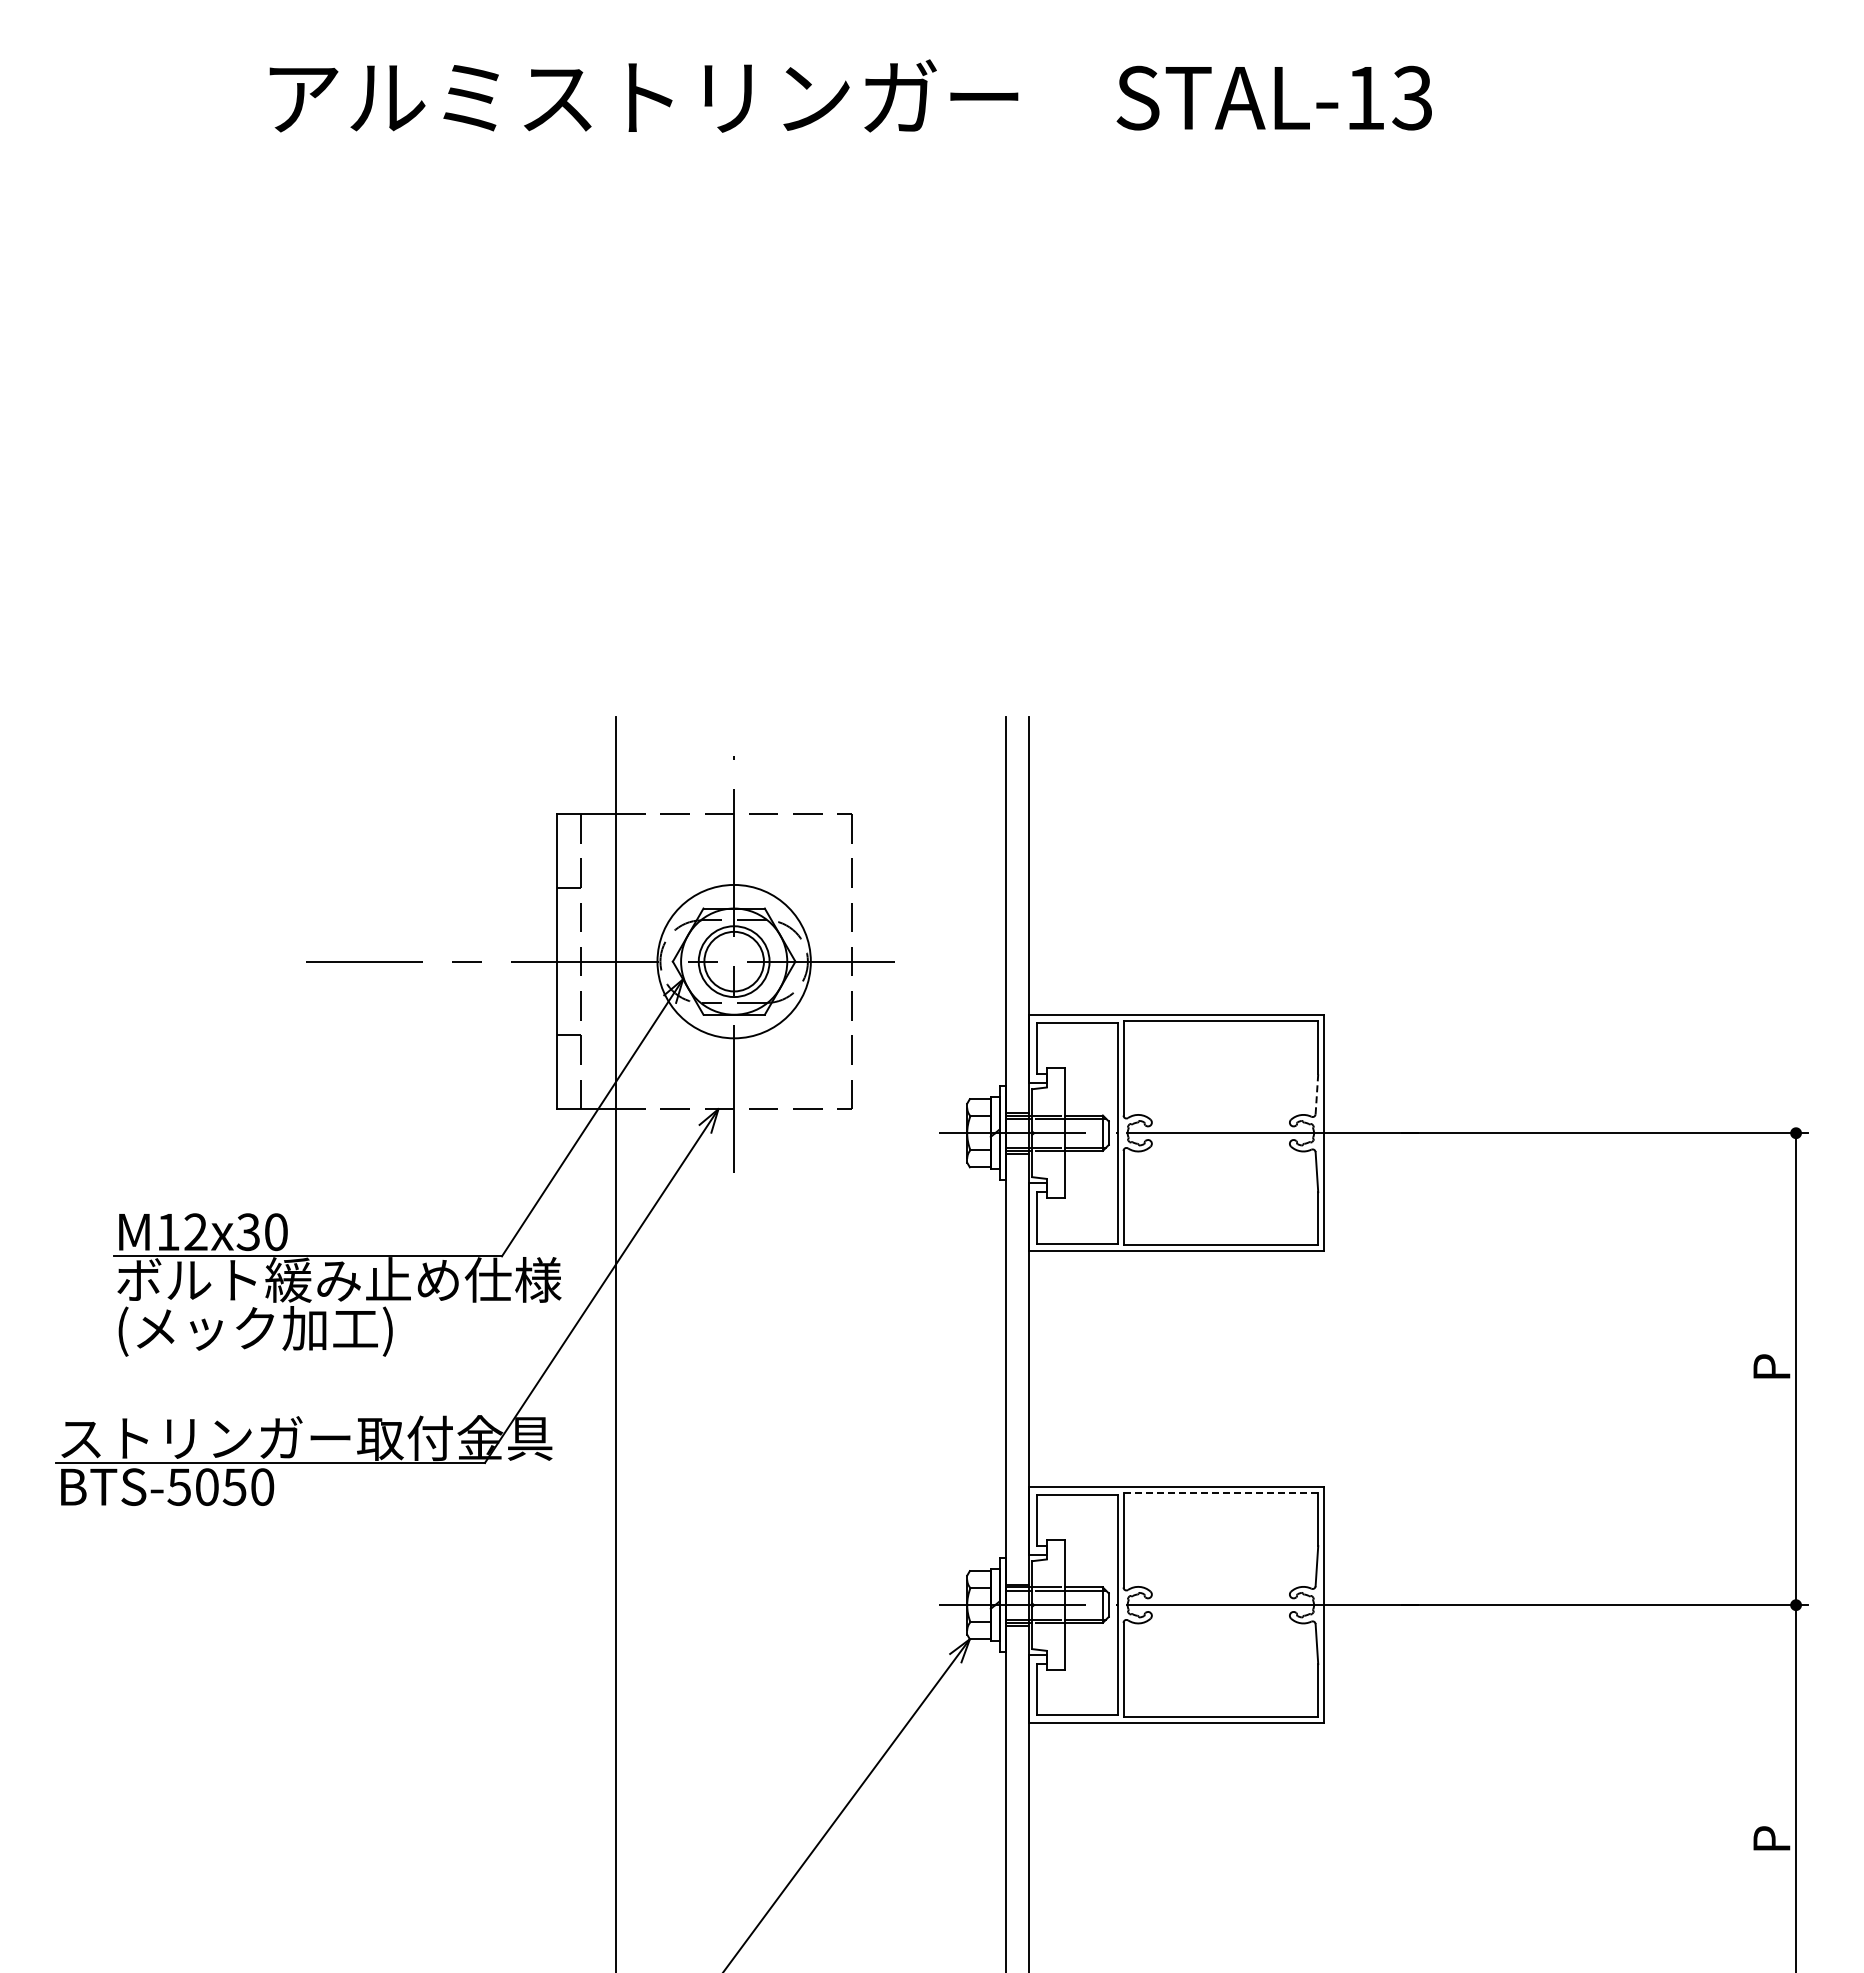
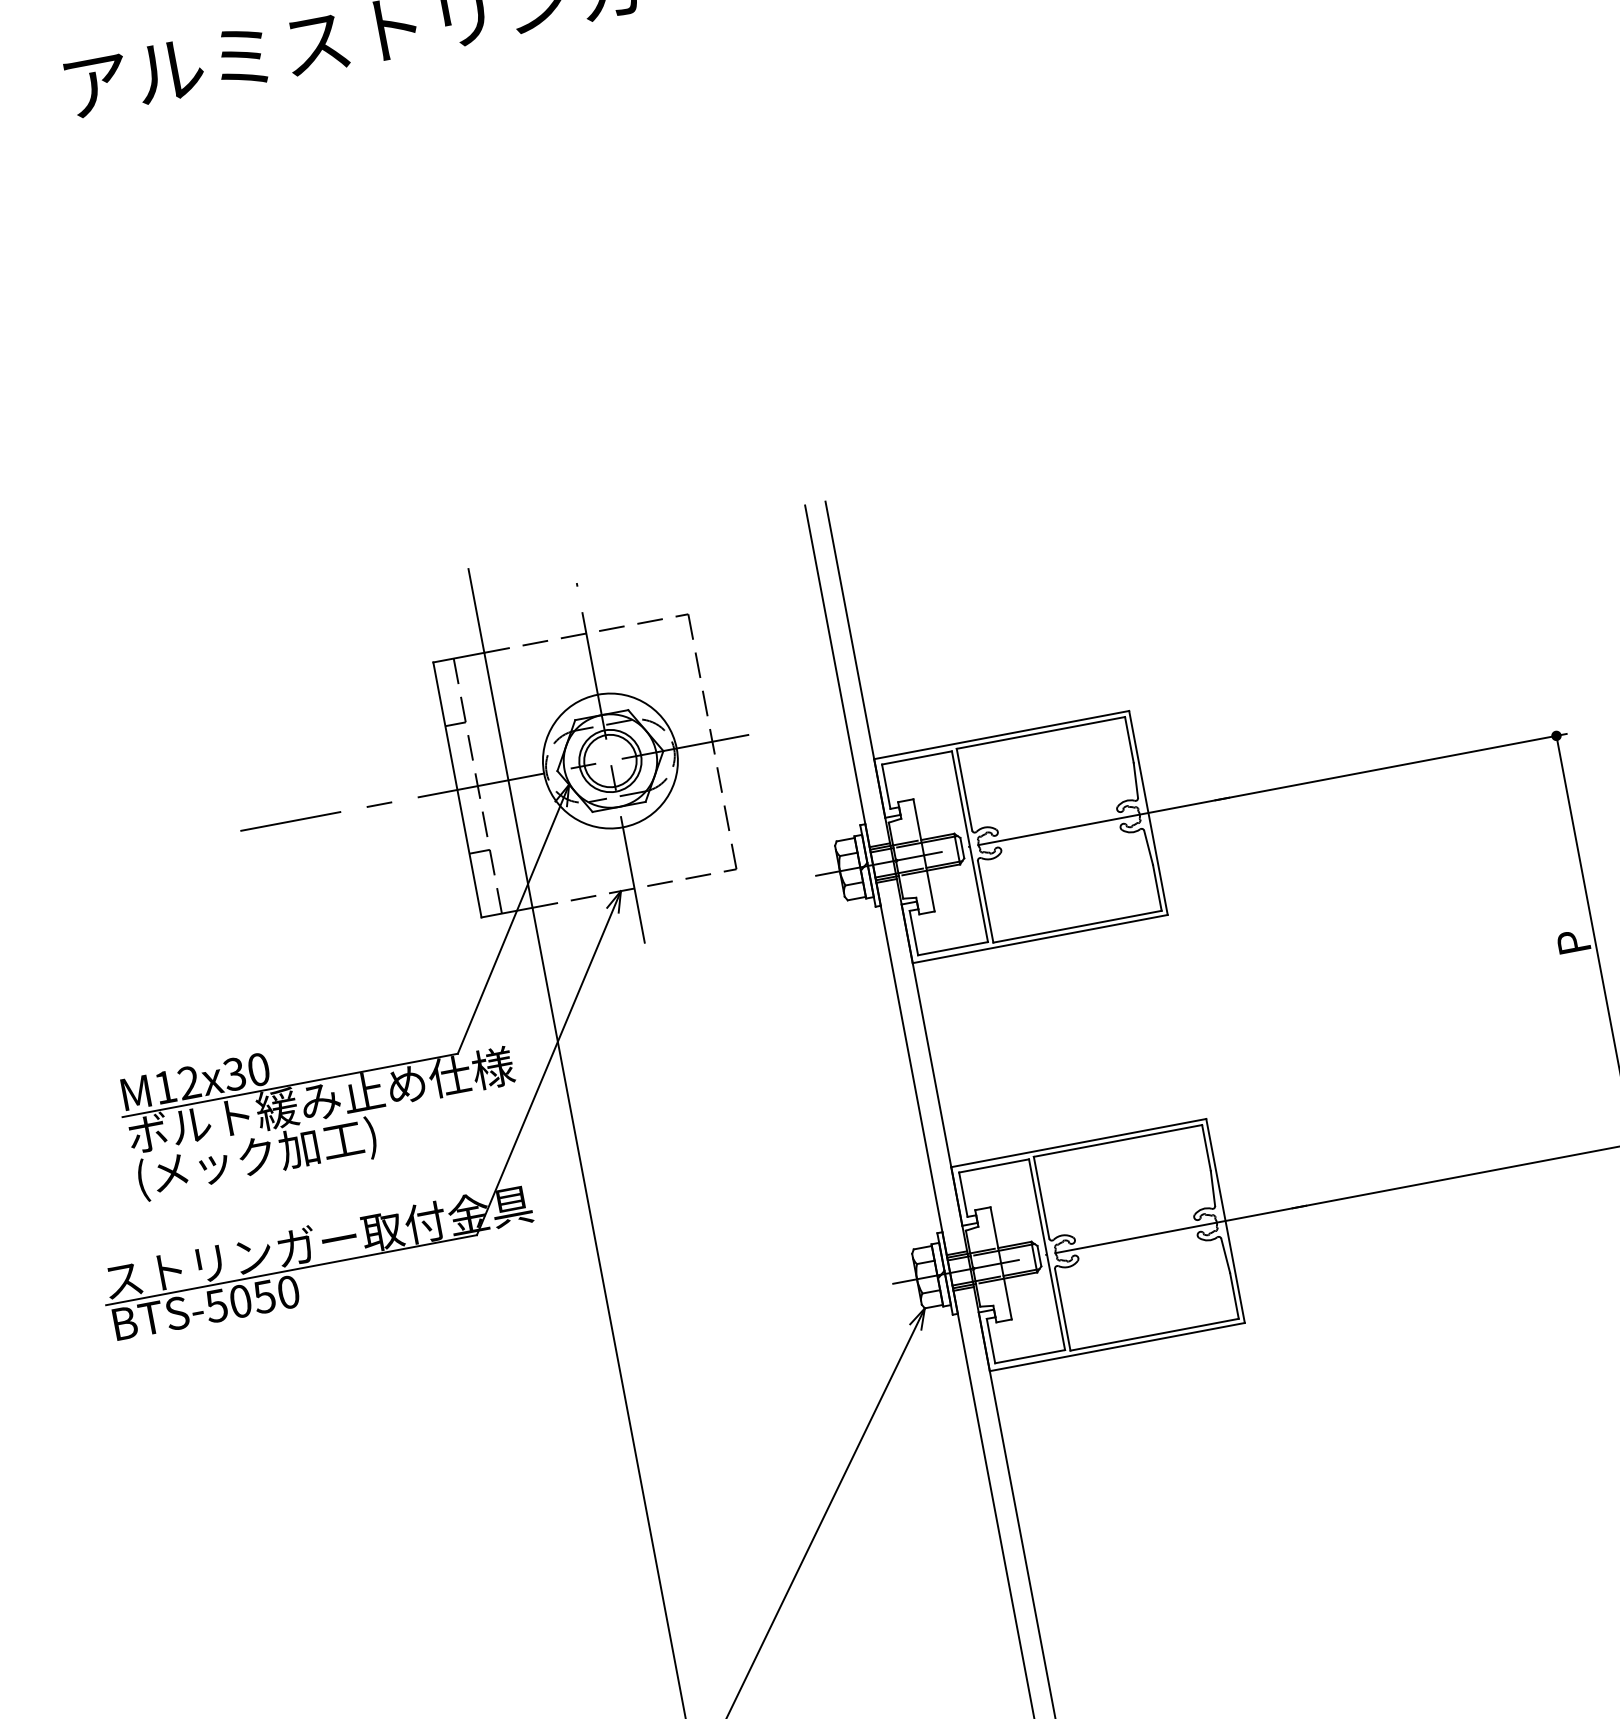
line: (1316, 1093) -> (1135, 779), dashed -> solid
line: (1221, 1493) -> (1118, 1141), dashed -> solid

